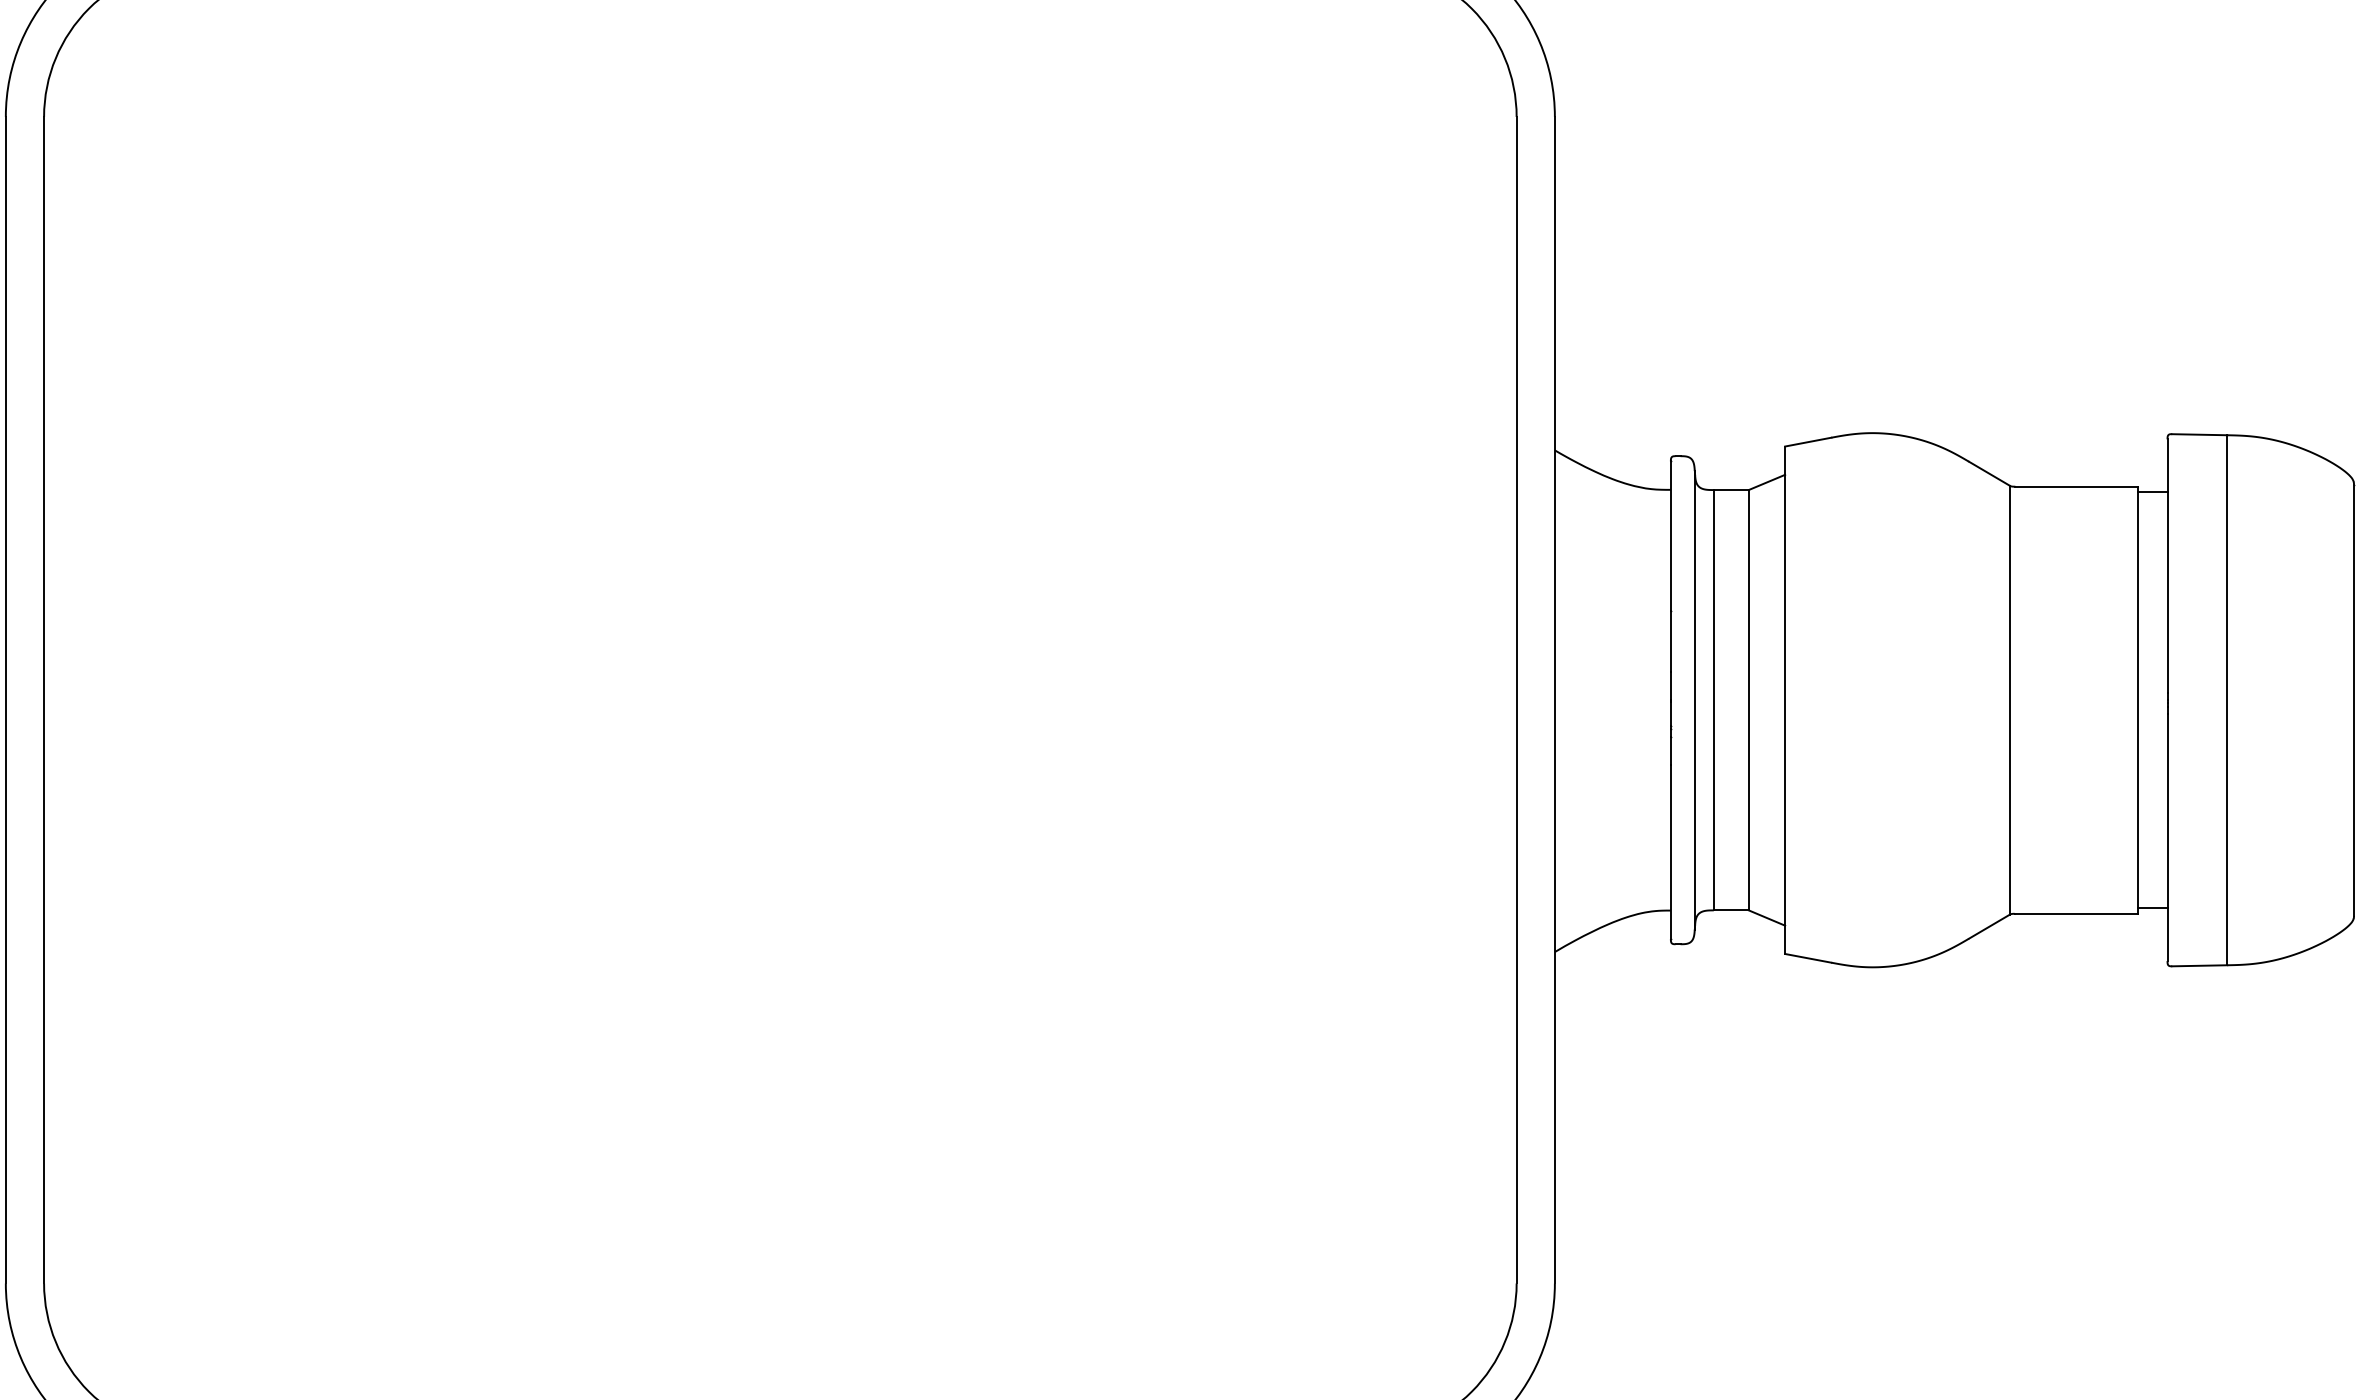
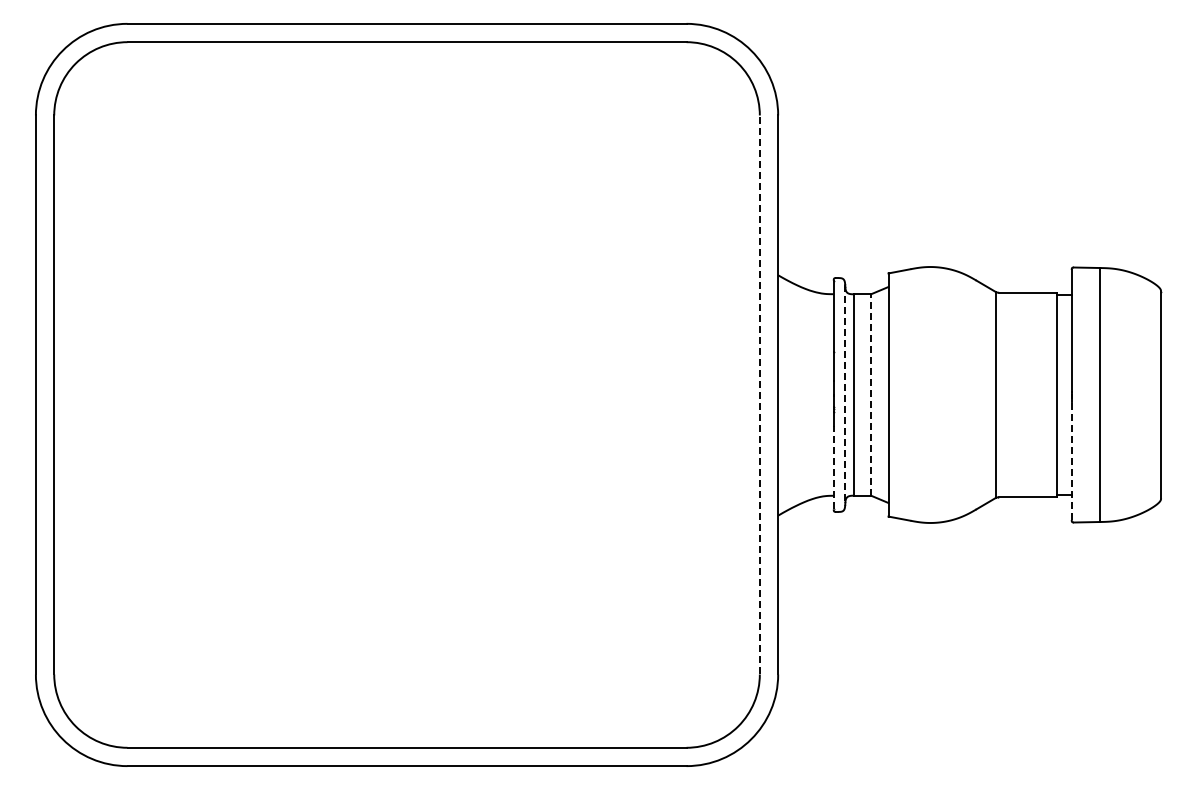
line: (1515, 699) -> (759, 394), solid -> dashed
line: (1749, 699) -> (871, 394), solid -> dashed
line: (1695, 701) -> (845, 395), solid -> dashed
line: (2167, 836) -> (1071, 460), solid -> dashed
line: (1670, 851) -> (833, 467), solid -> dashed

